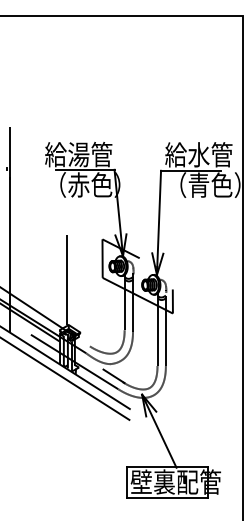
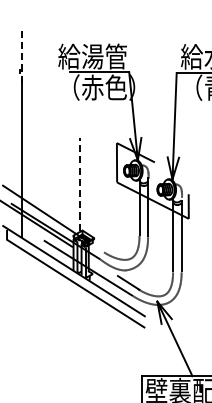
line: (9, 153) -> (21, 55), solid -> dashed
line: (66, 279) -> (80, 184), solid -> dashed

